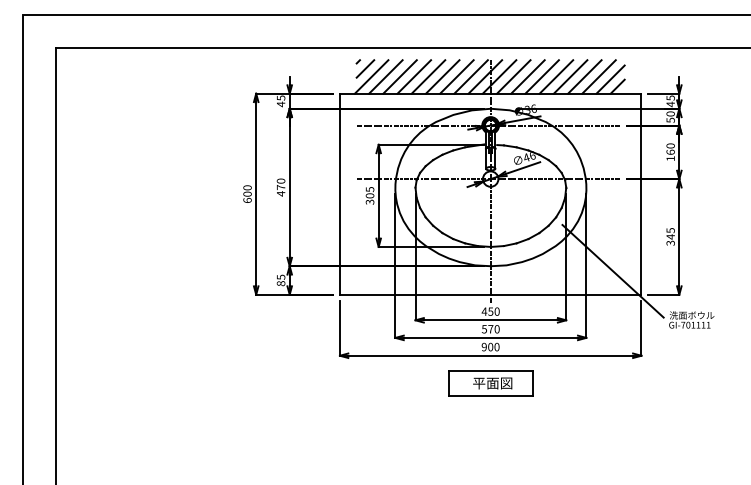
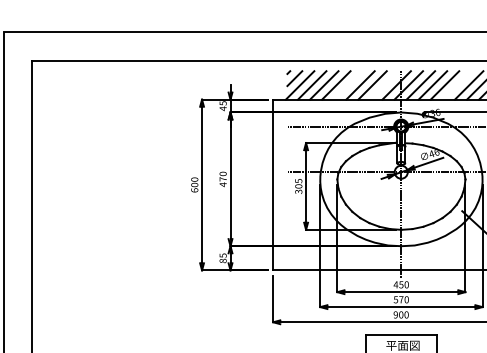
line: (428, 76) -> (348, 85), removed
line: (470, 76) -> (384, 85), removed
line: (556, 76) -> (457, 85), removed

